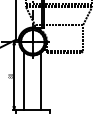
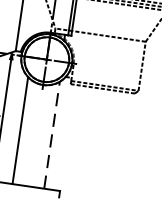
line: (41, 81) -> (52, 136), solid -> dashed

